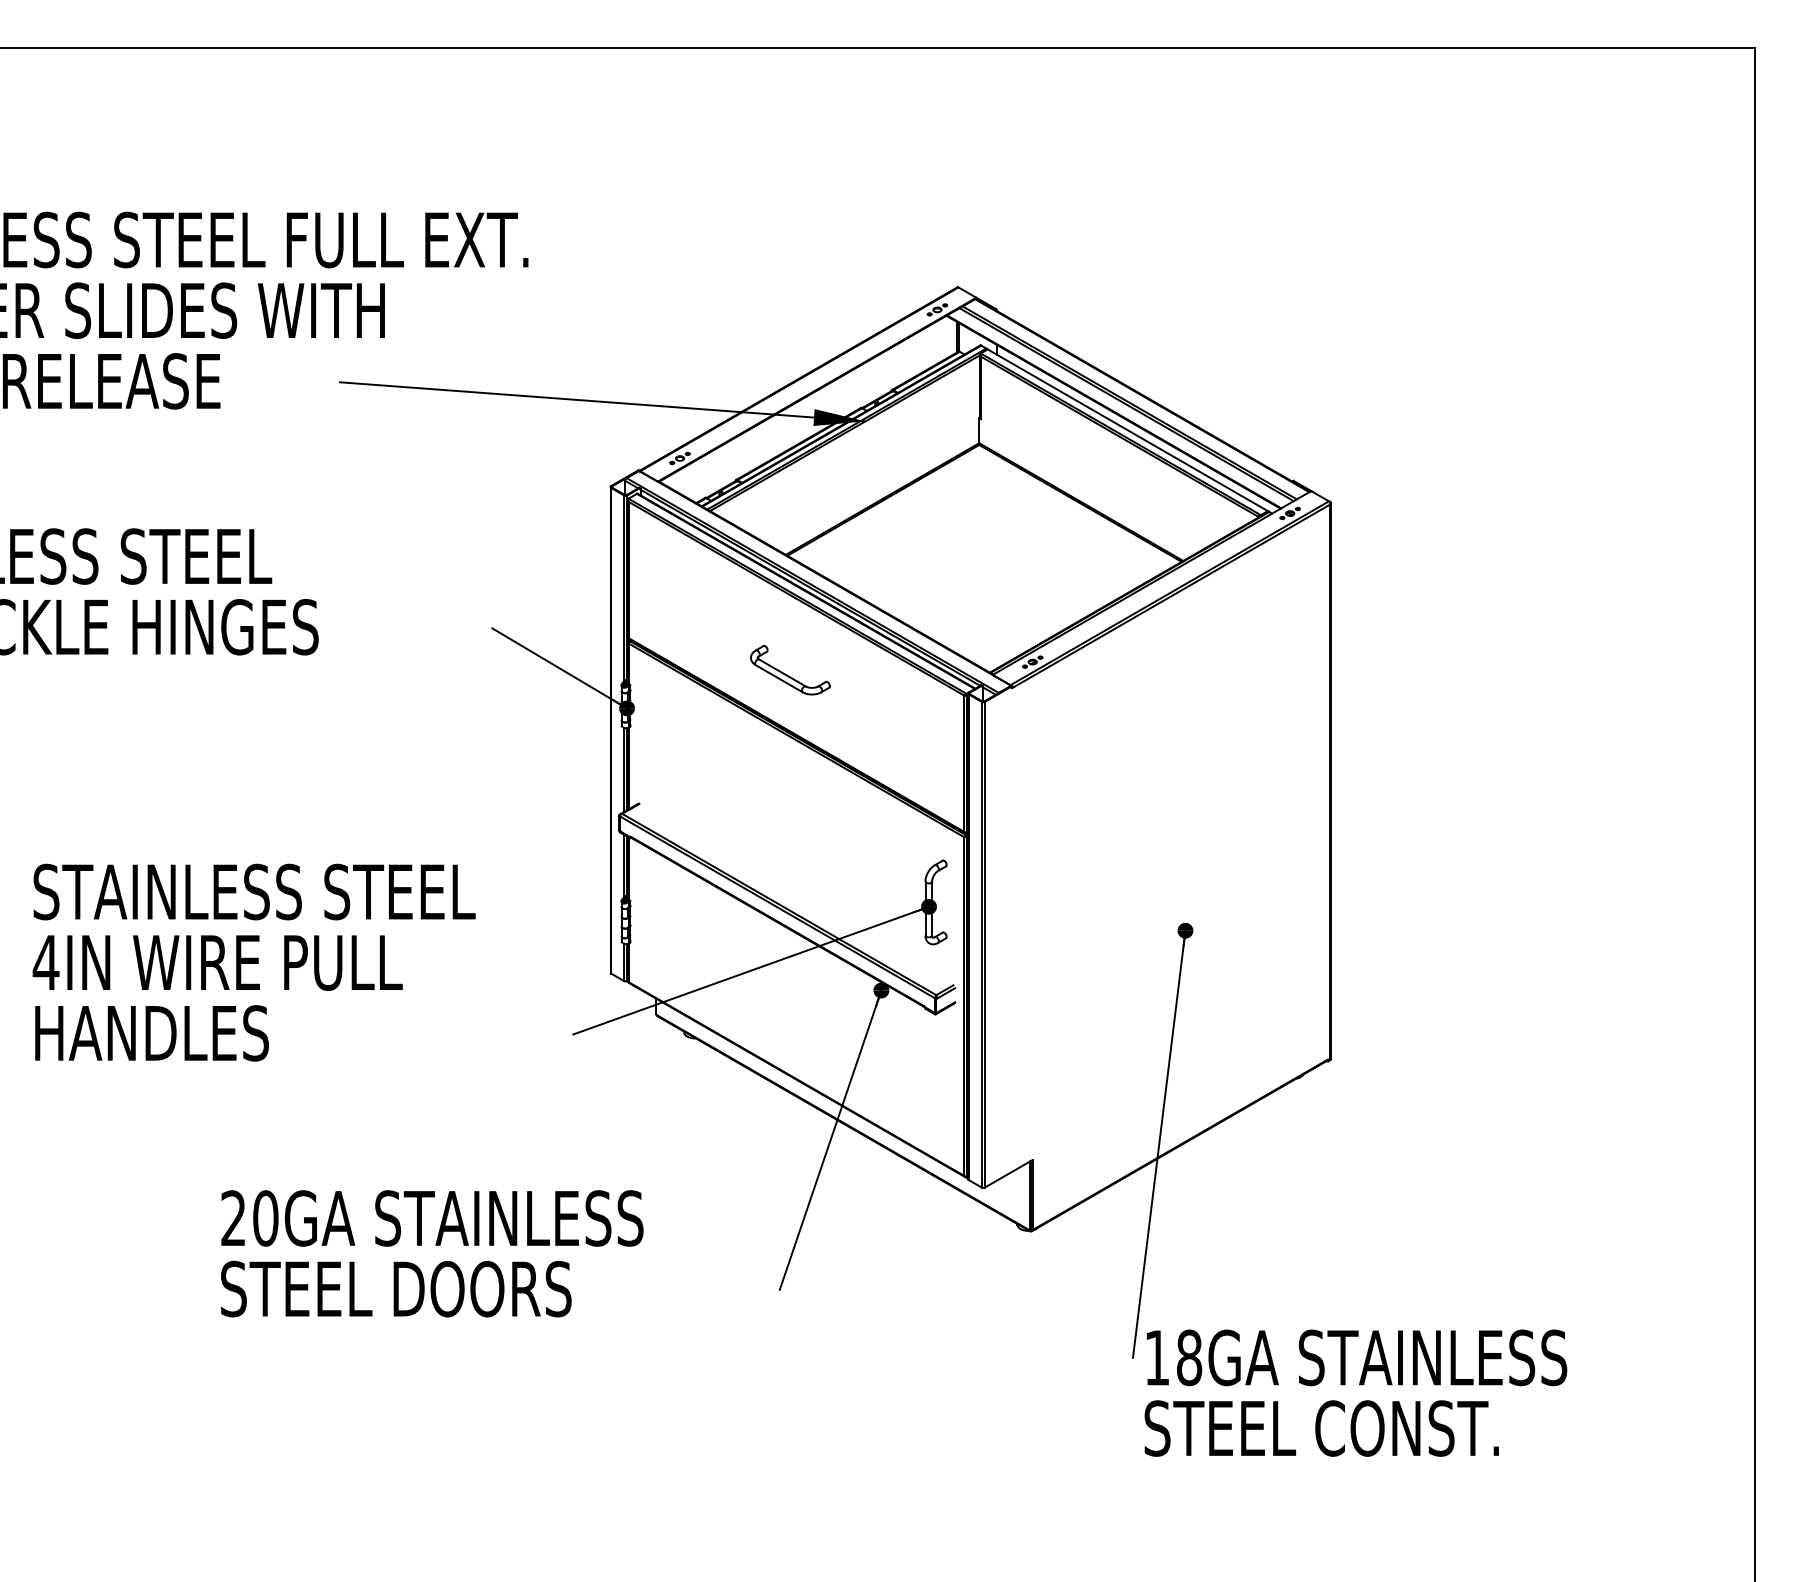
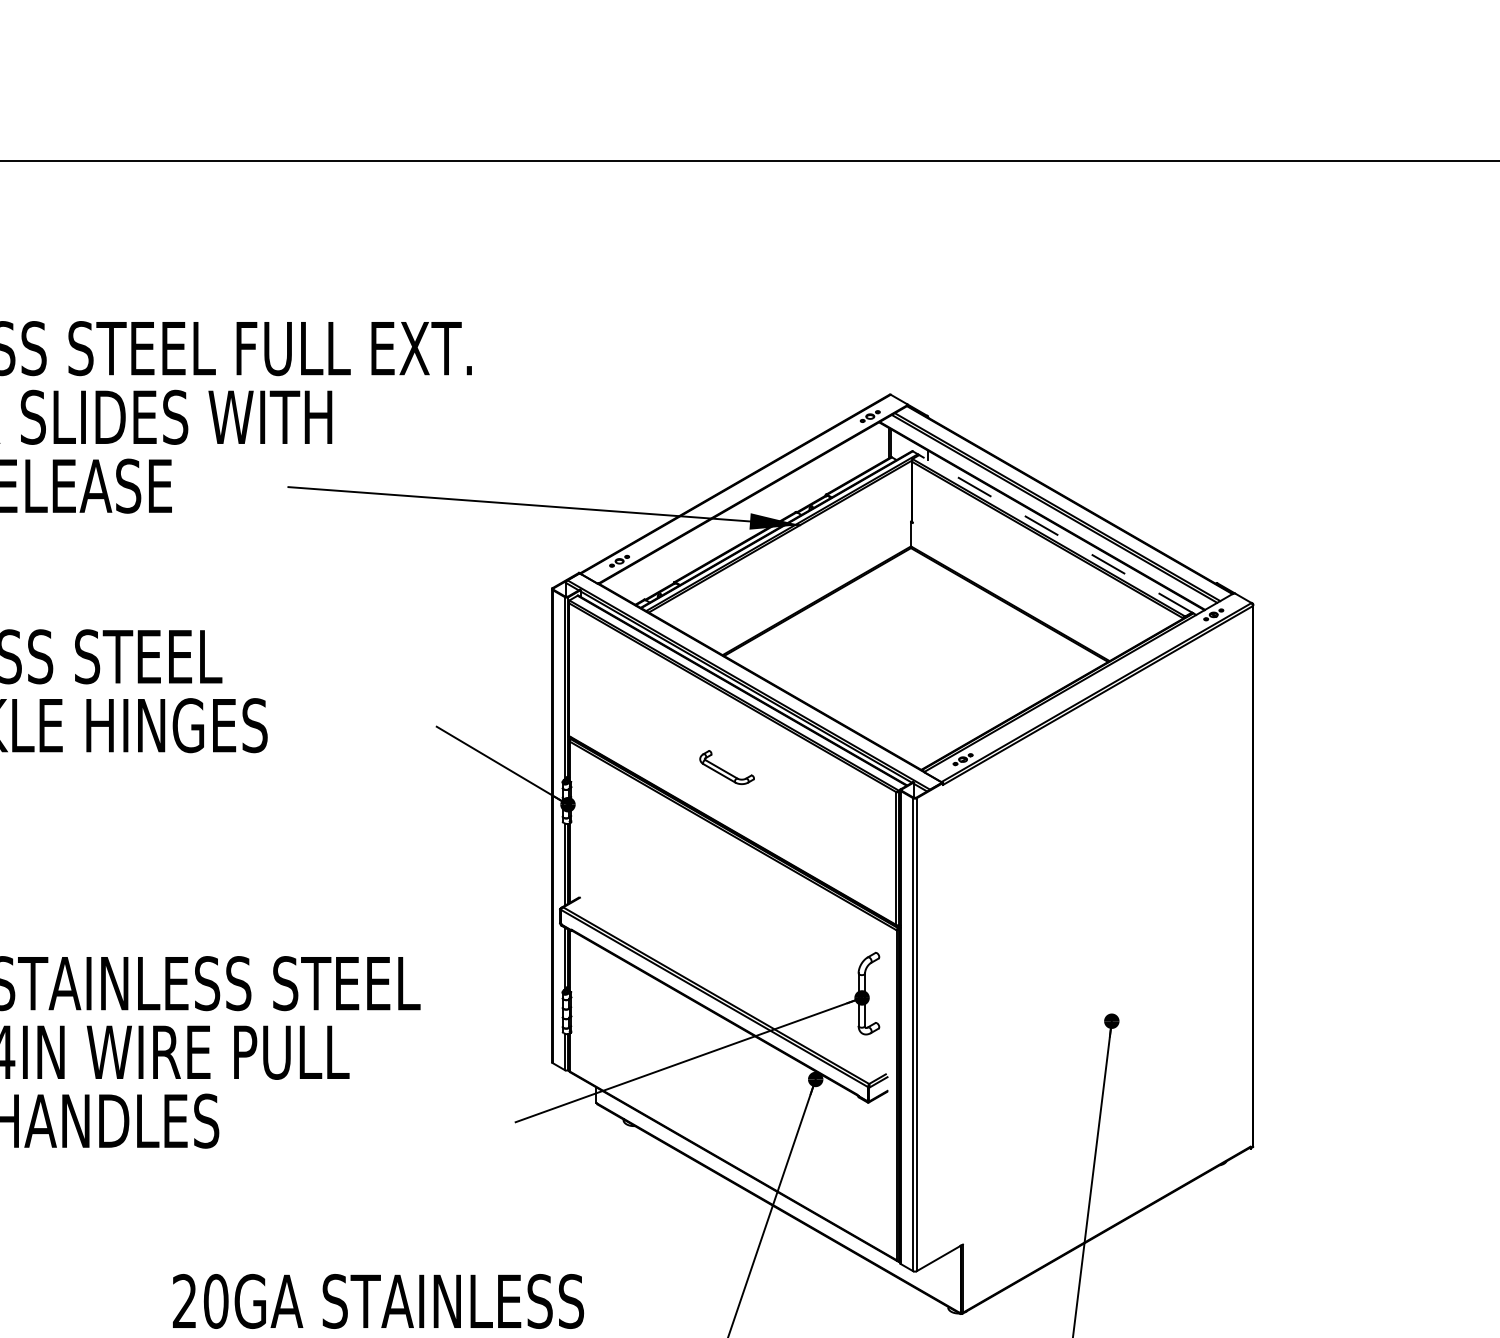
line: (1127, 430) -> (1055, 534), solid -> dashed
part: (790, 670) -> (727, 767), size x0.7

